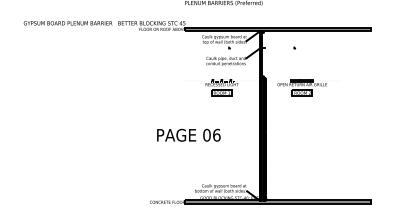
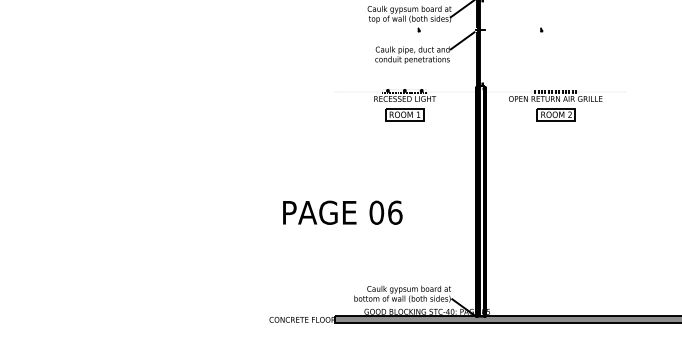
text: (188, 134) -> (342, 211), moved

